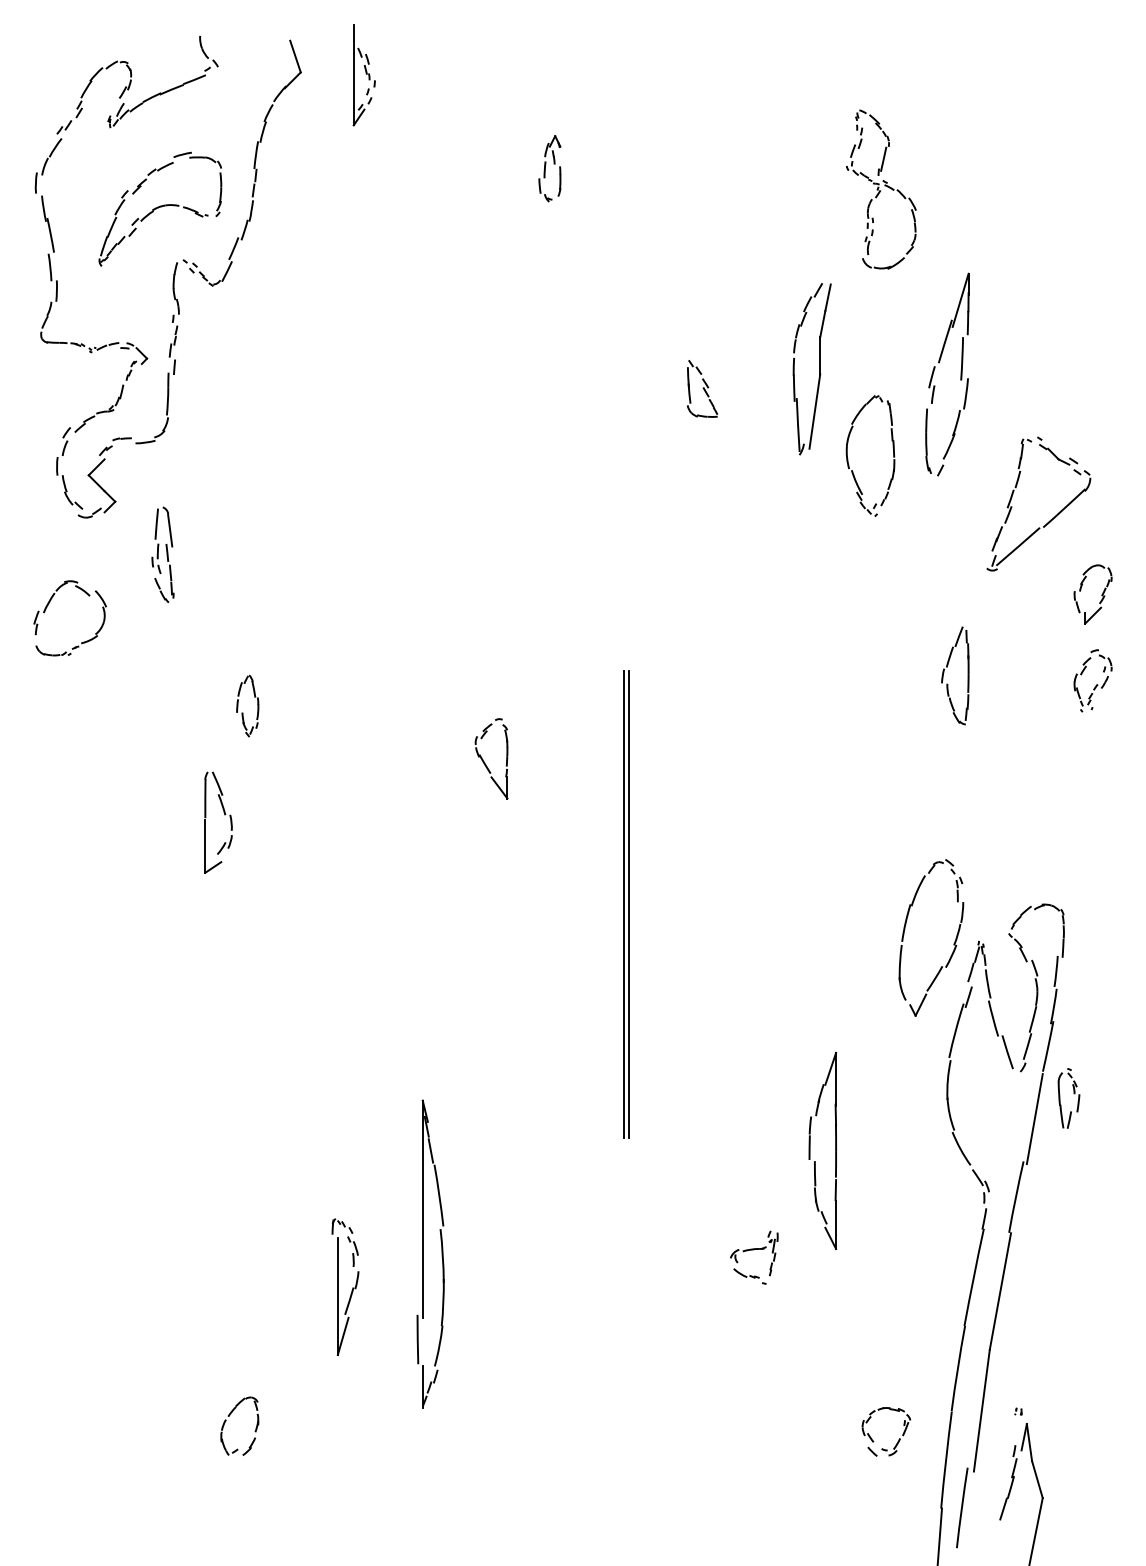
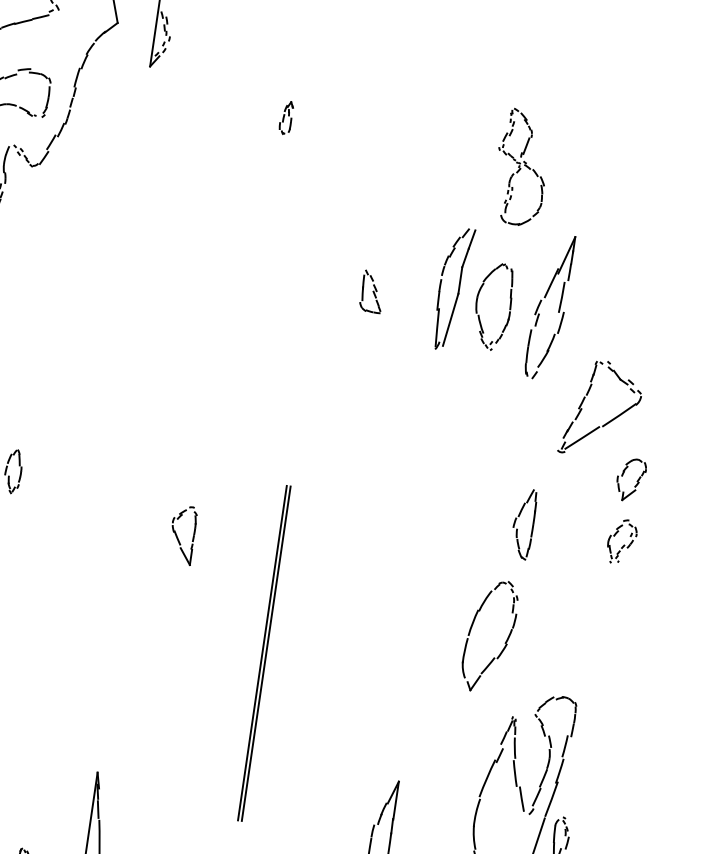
part: (549, 168) -> (285, 117), size x0.7
part: (848, 458) -> (477, 306), moved
part: (953, 943) -> (505, 642), moved

